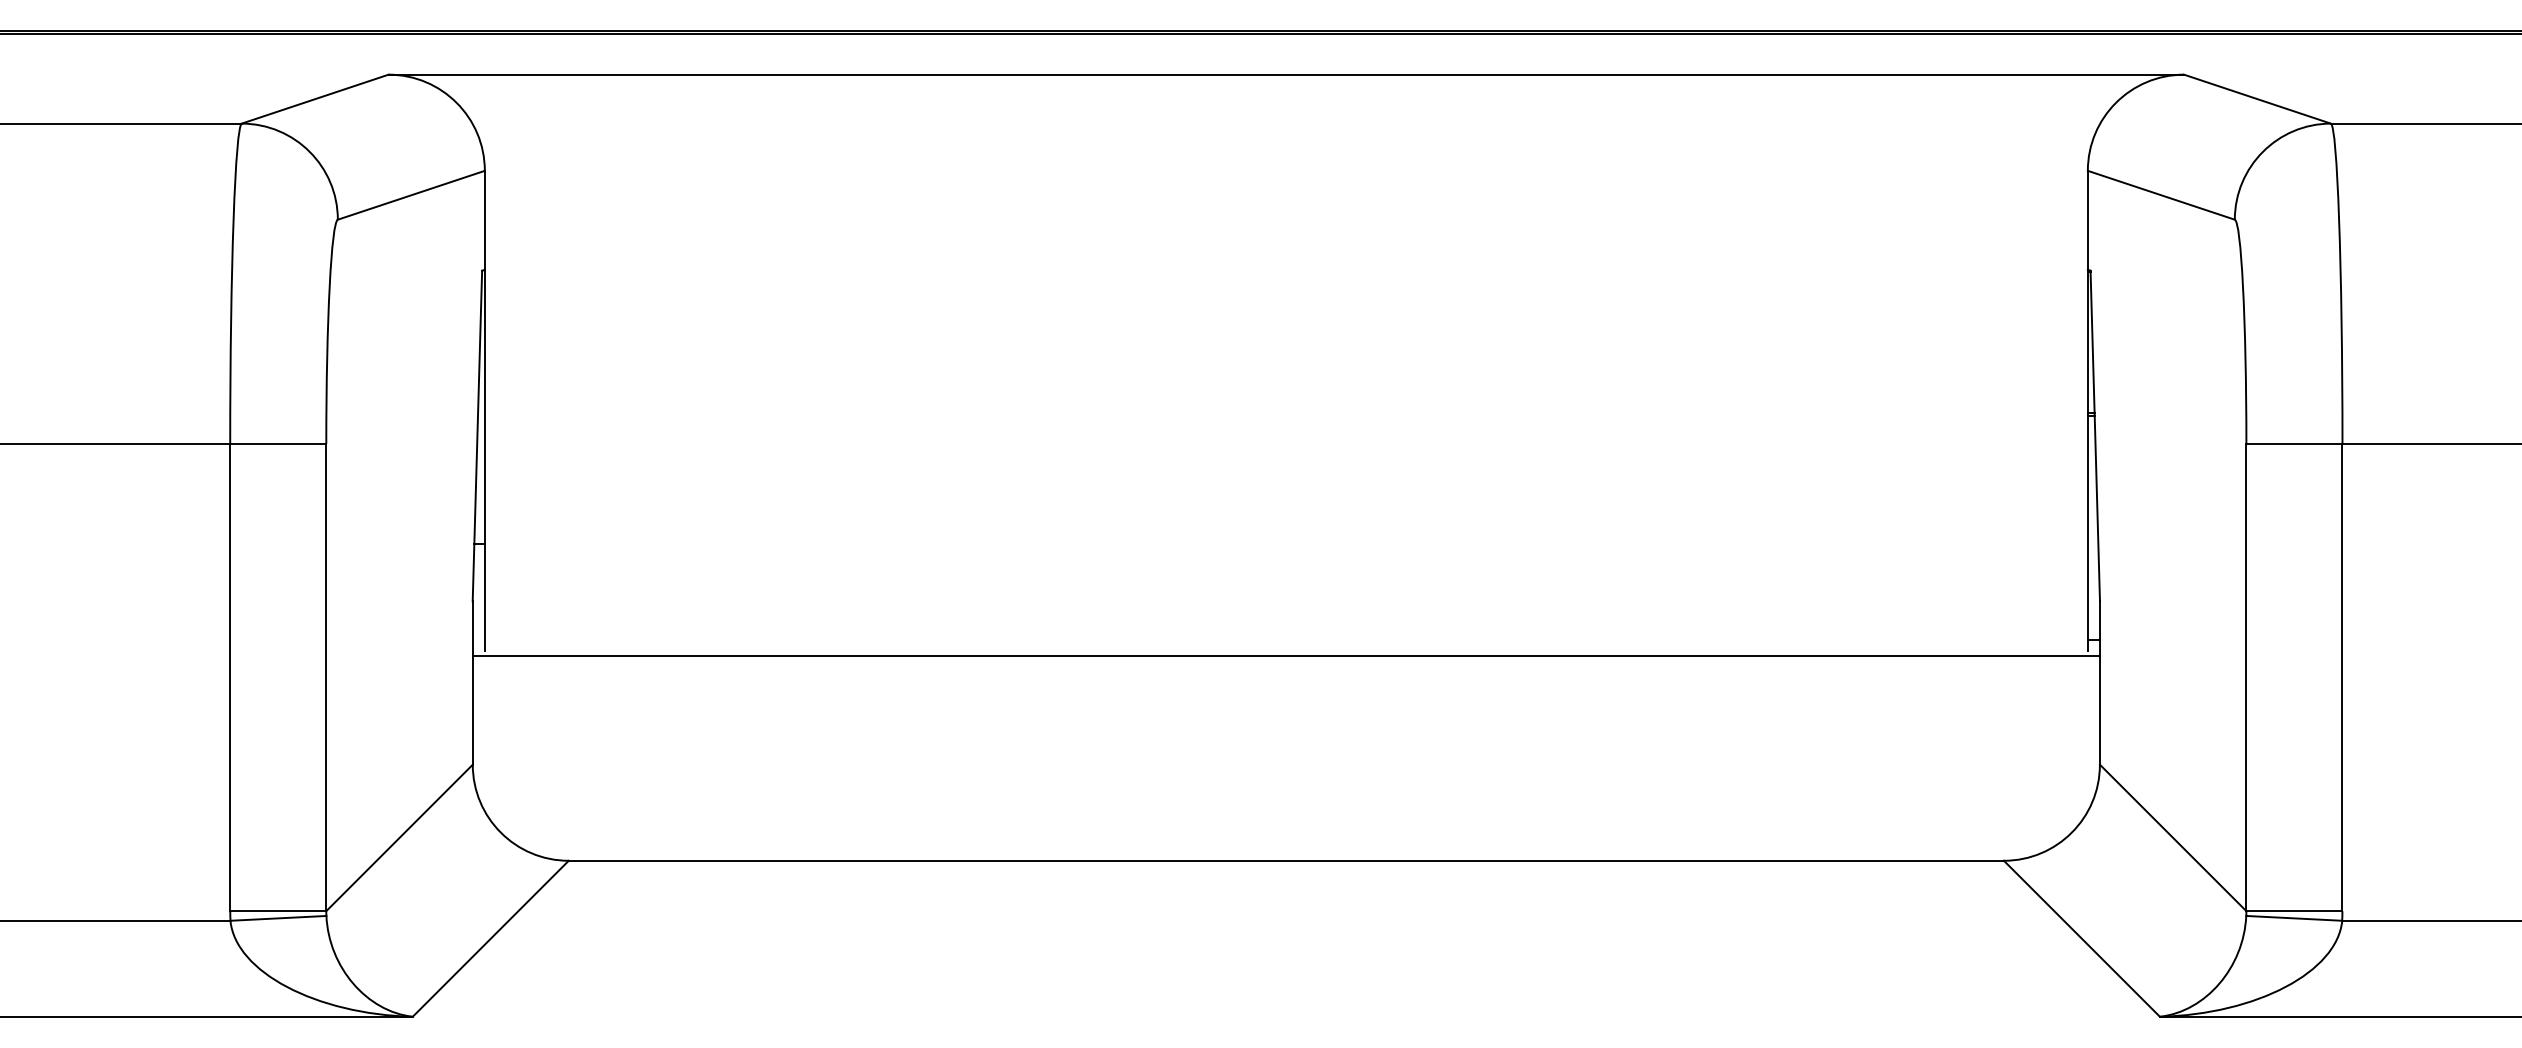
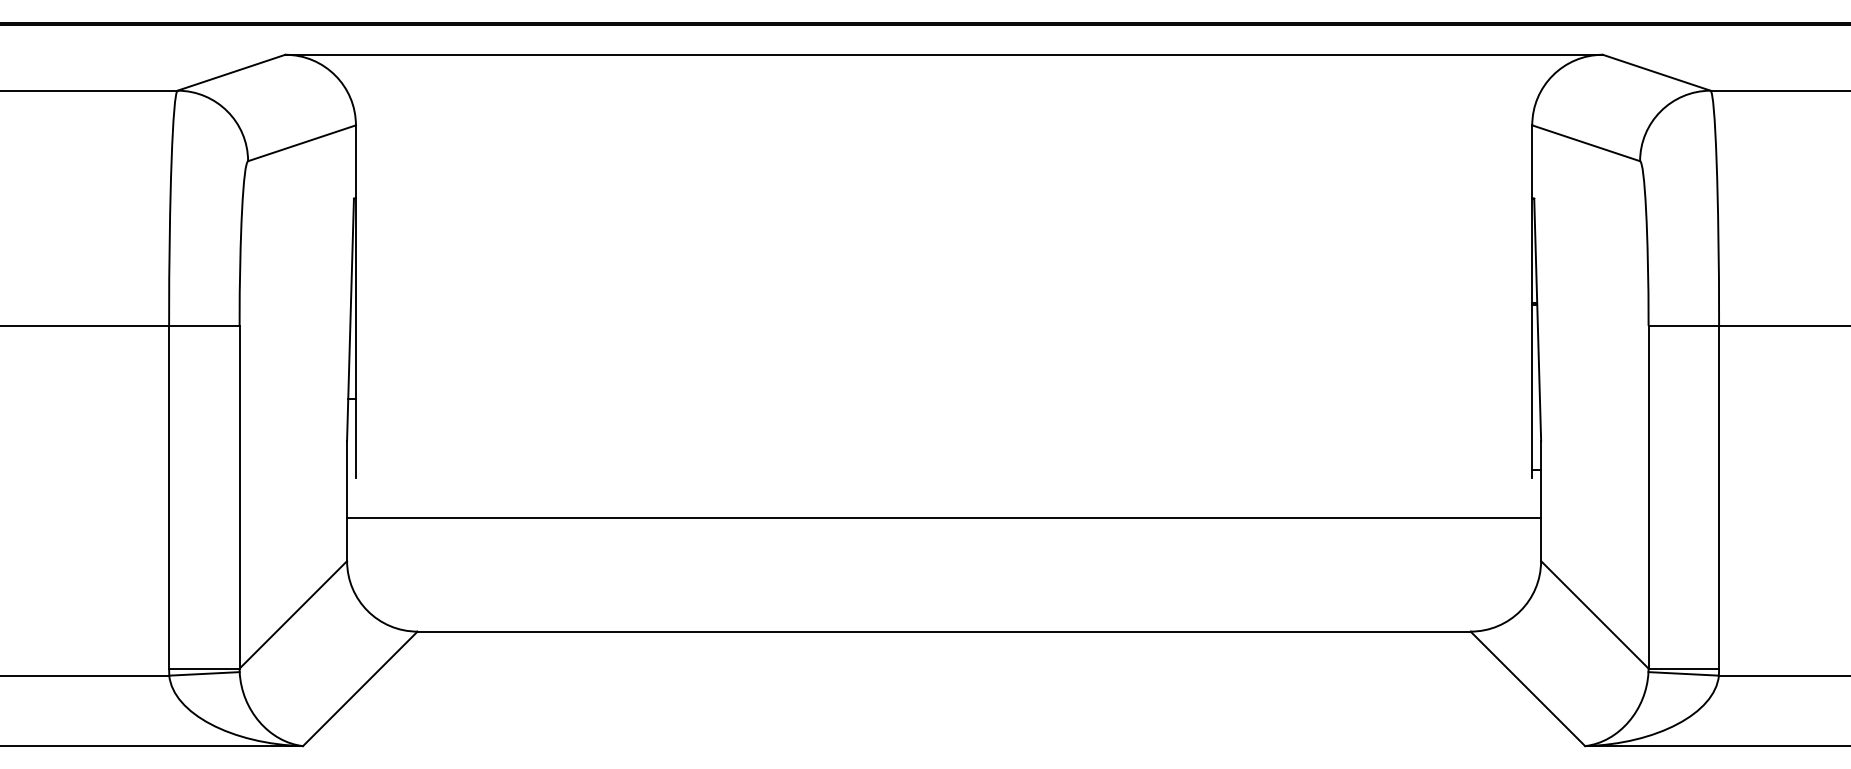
line: (1285, 656) -> (943, 517), moved

